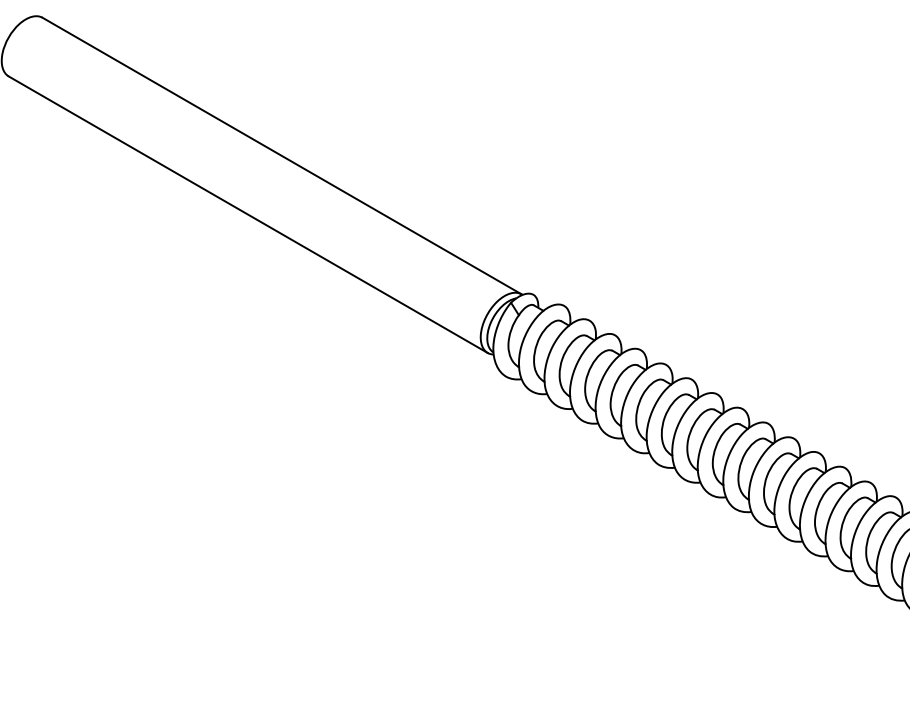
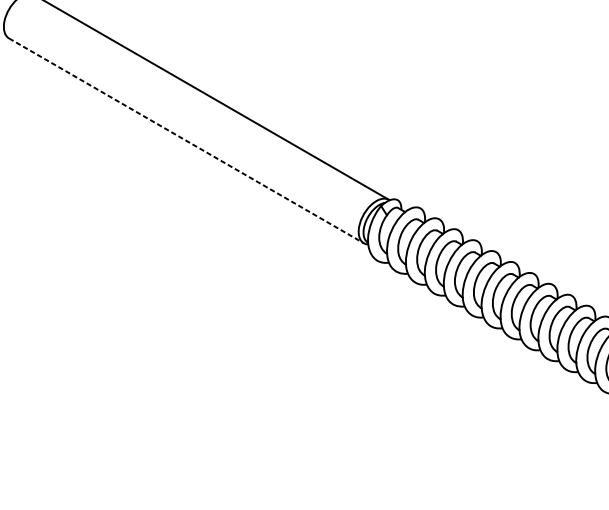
line: (248, 214) -> (186, 140), solid -> dashed

